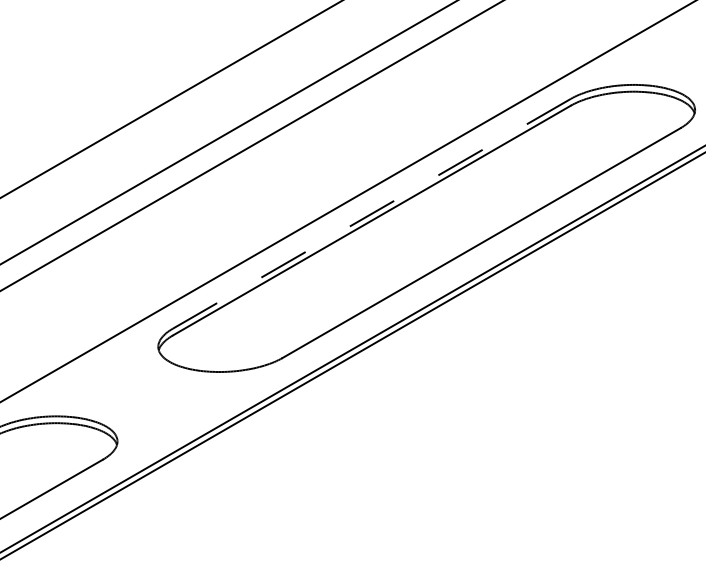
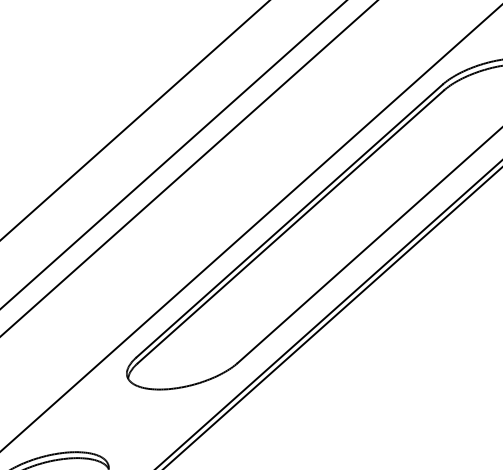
line: (371, 213) -> (289, 220), dashed -> solid

